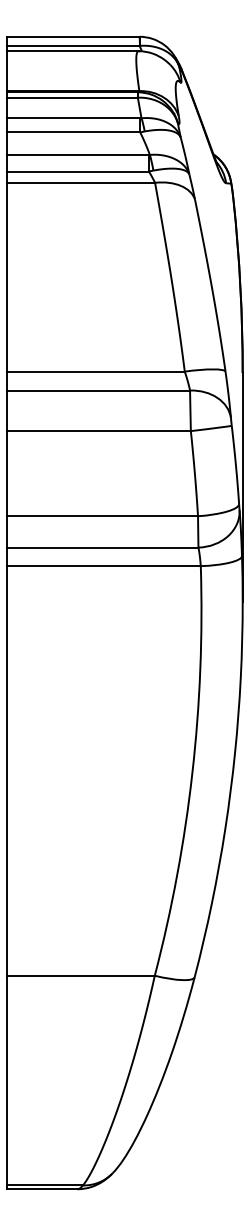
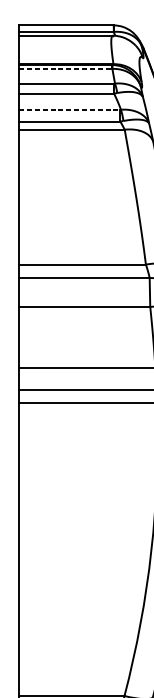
line: (73, 97) -> (66, 68), solid -> dashed
line: (78, 154) -> (70, 109), solid -> dashed

